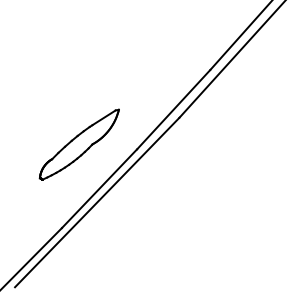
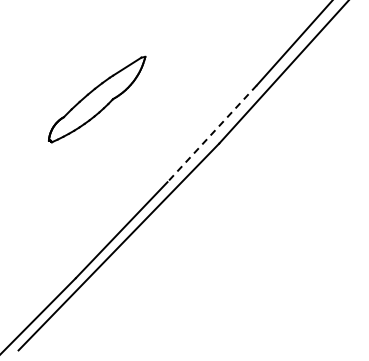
line: (173, 109) -> (212, 133), solid -> dashed
part: (79, 144) -> (97, 99), moved

